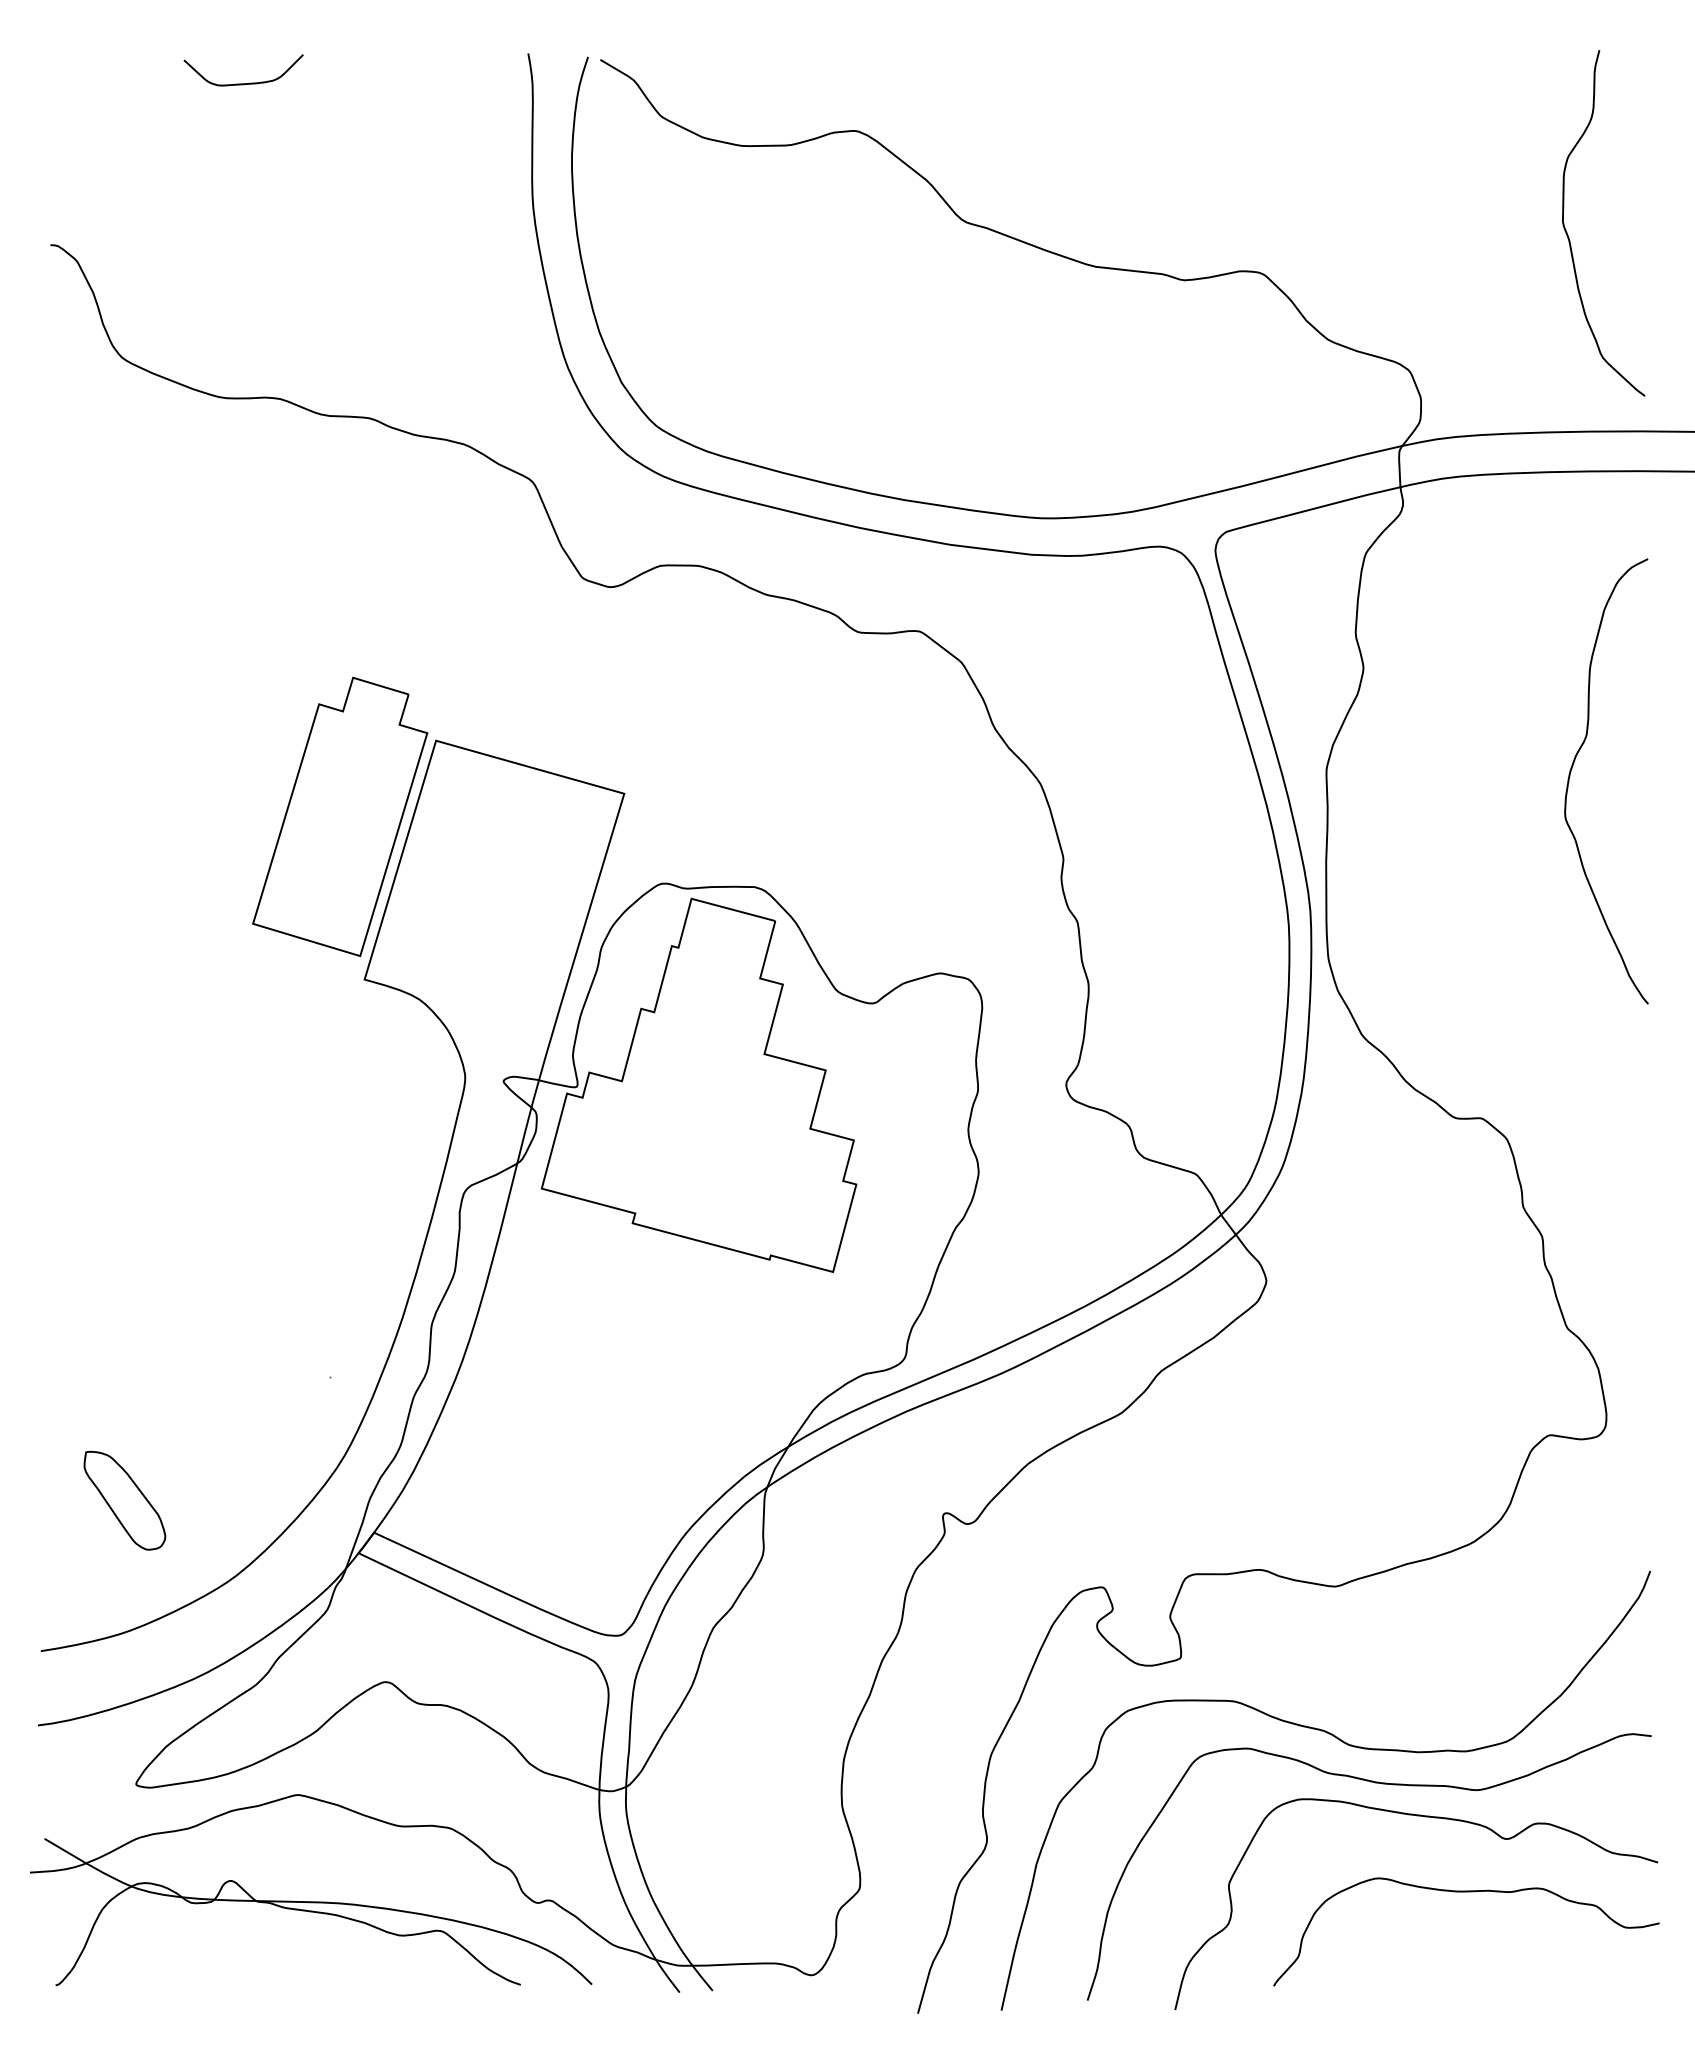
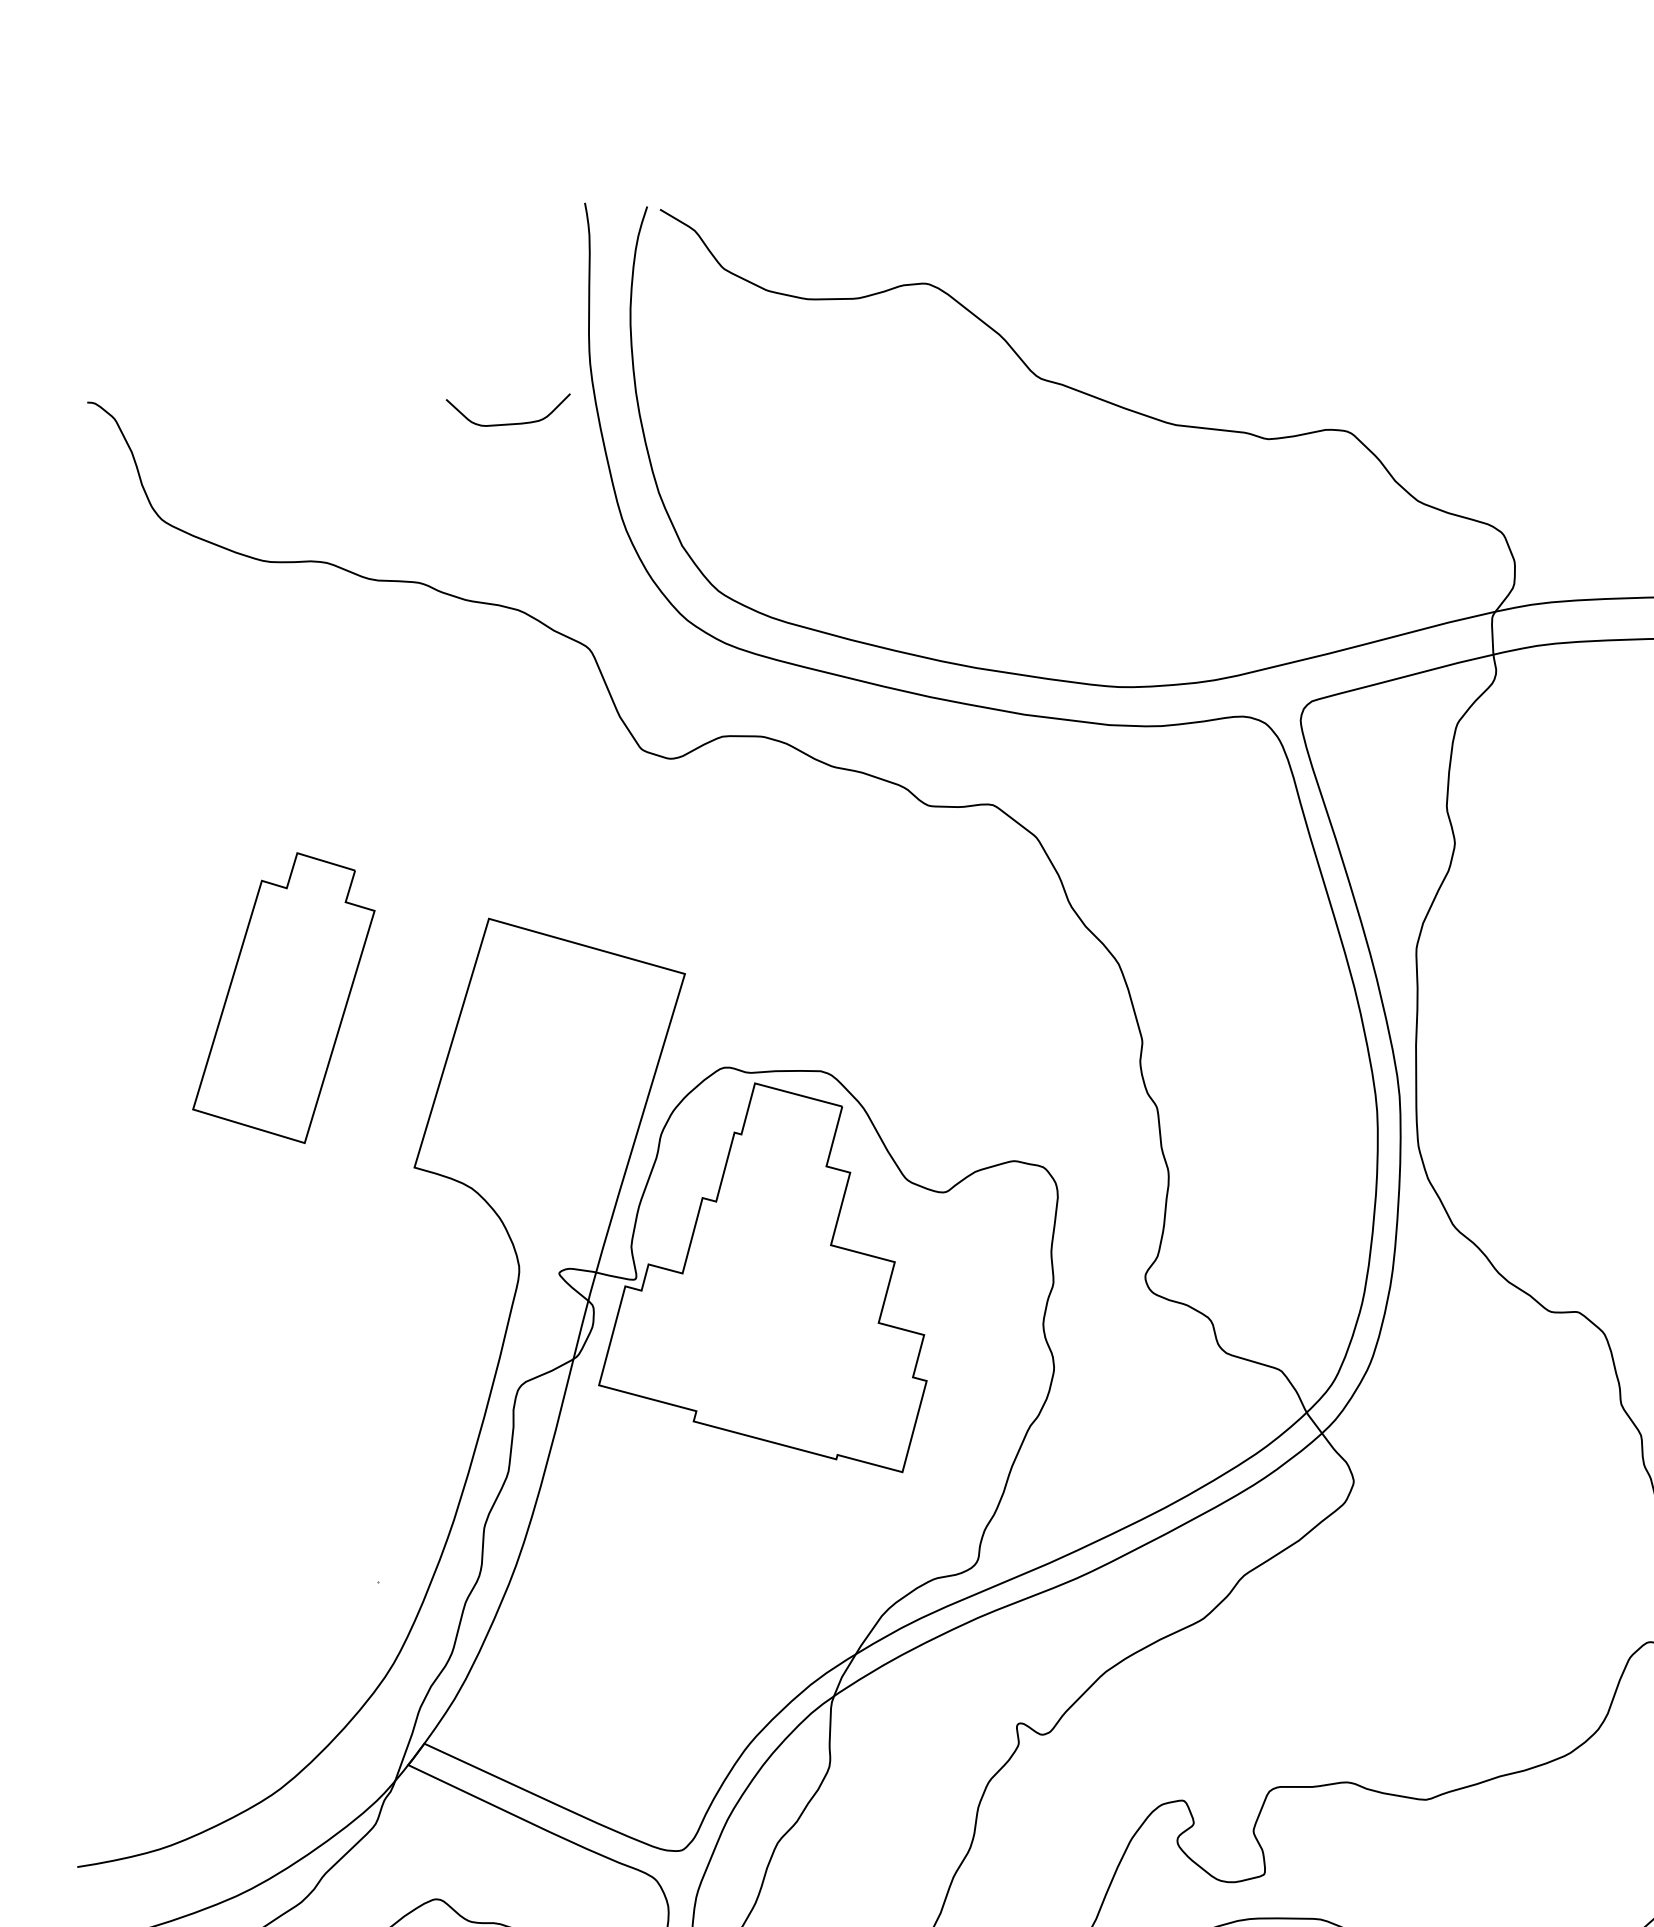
curve: (243, 83) -> (508, 423), moved
part: (340, 816) -> (284, 997), moved
part: (124, 1500) -> (164, 1710), removed

